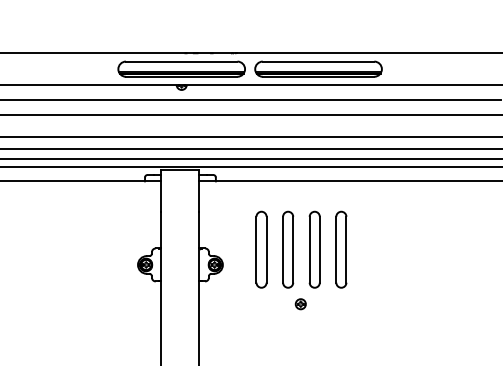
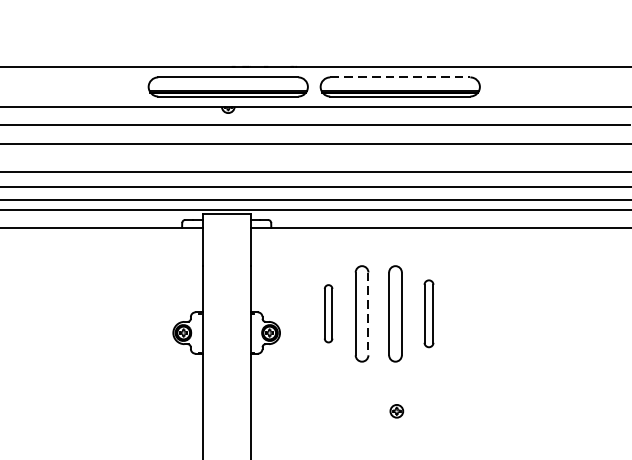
line: (318, 61) -> (400, 77), solid -> dashed
part: (261, 249) -> (328, 313), size x0.6
line: (293, 249) -> (368, 313), solid -> dashed
part: (341, 249) -> (429, 313), size x0.7
part: (300, 304) -> (396, 411), moved

